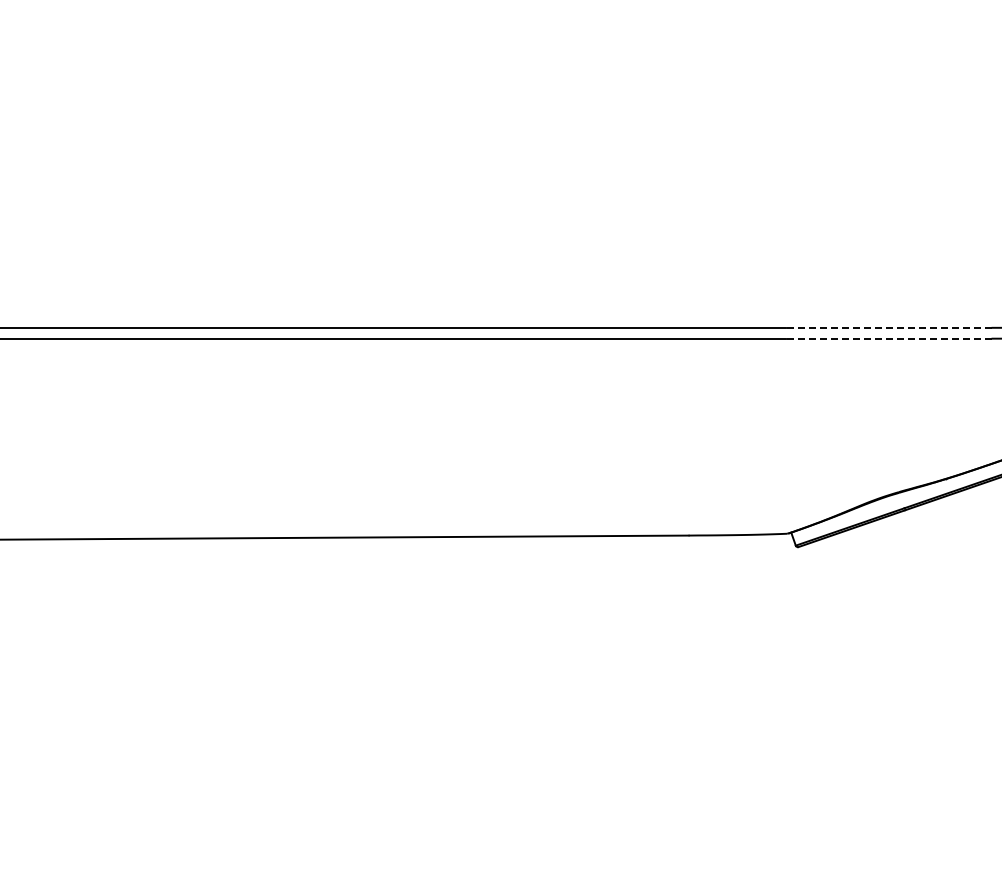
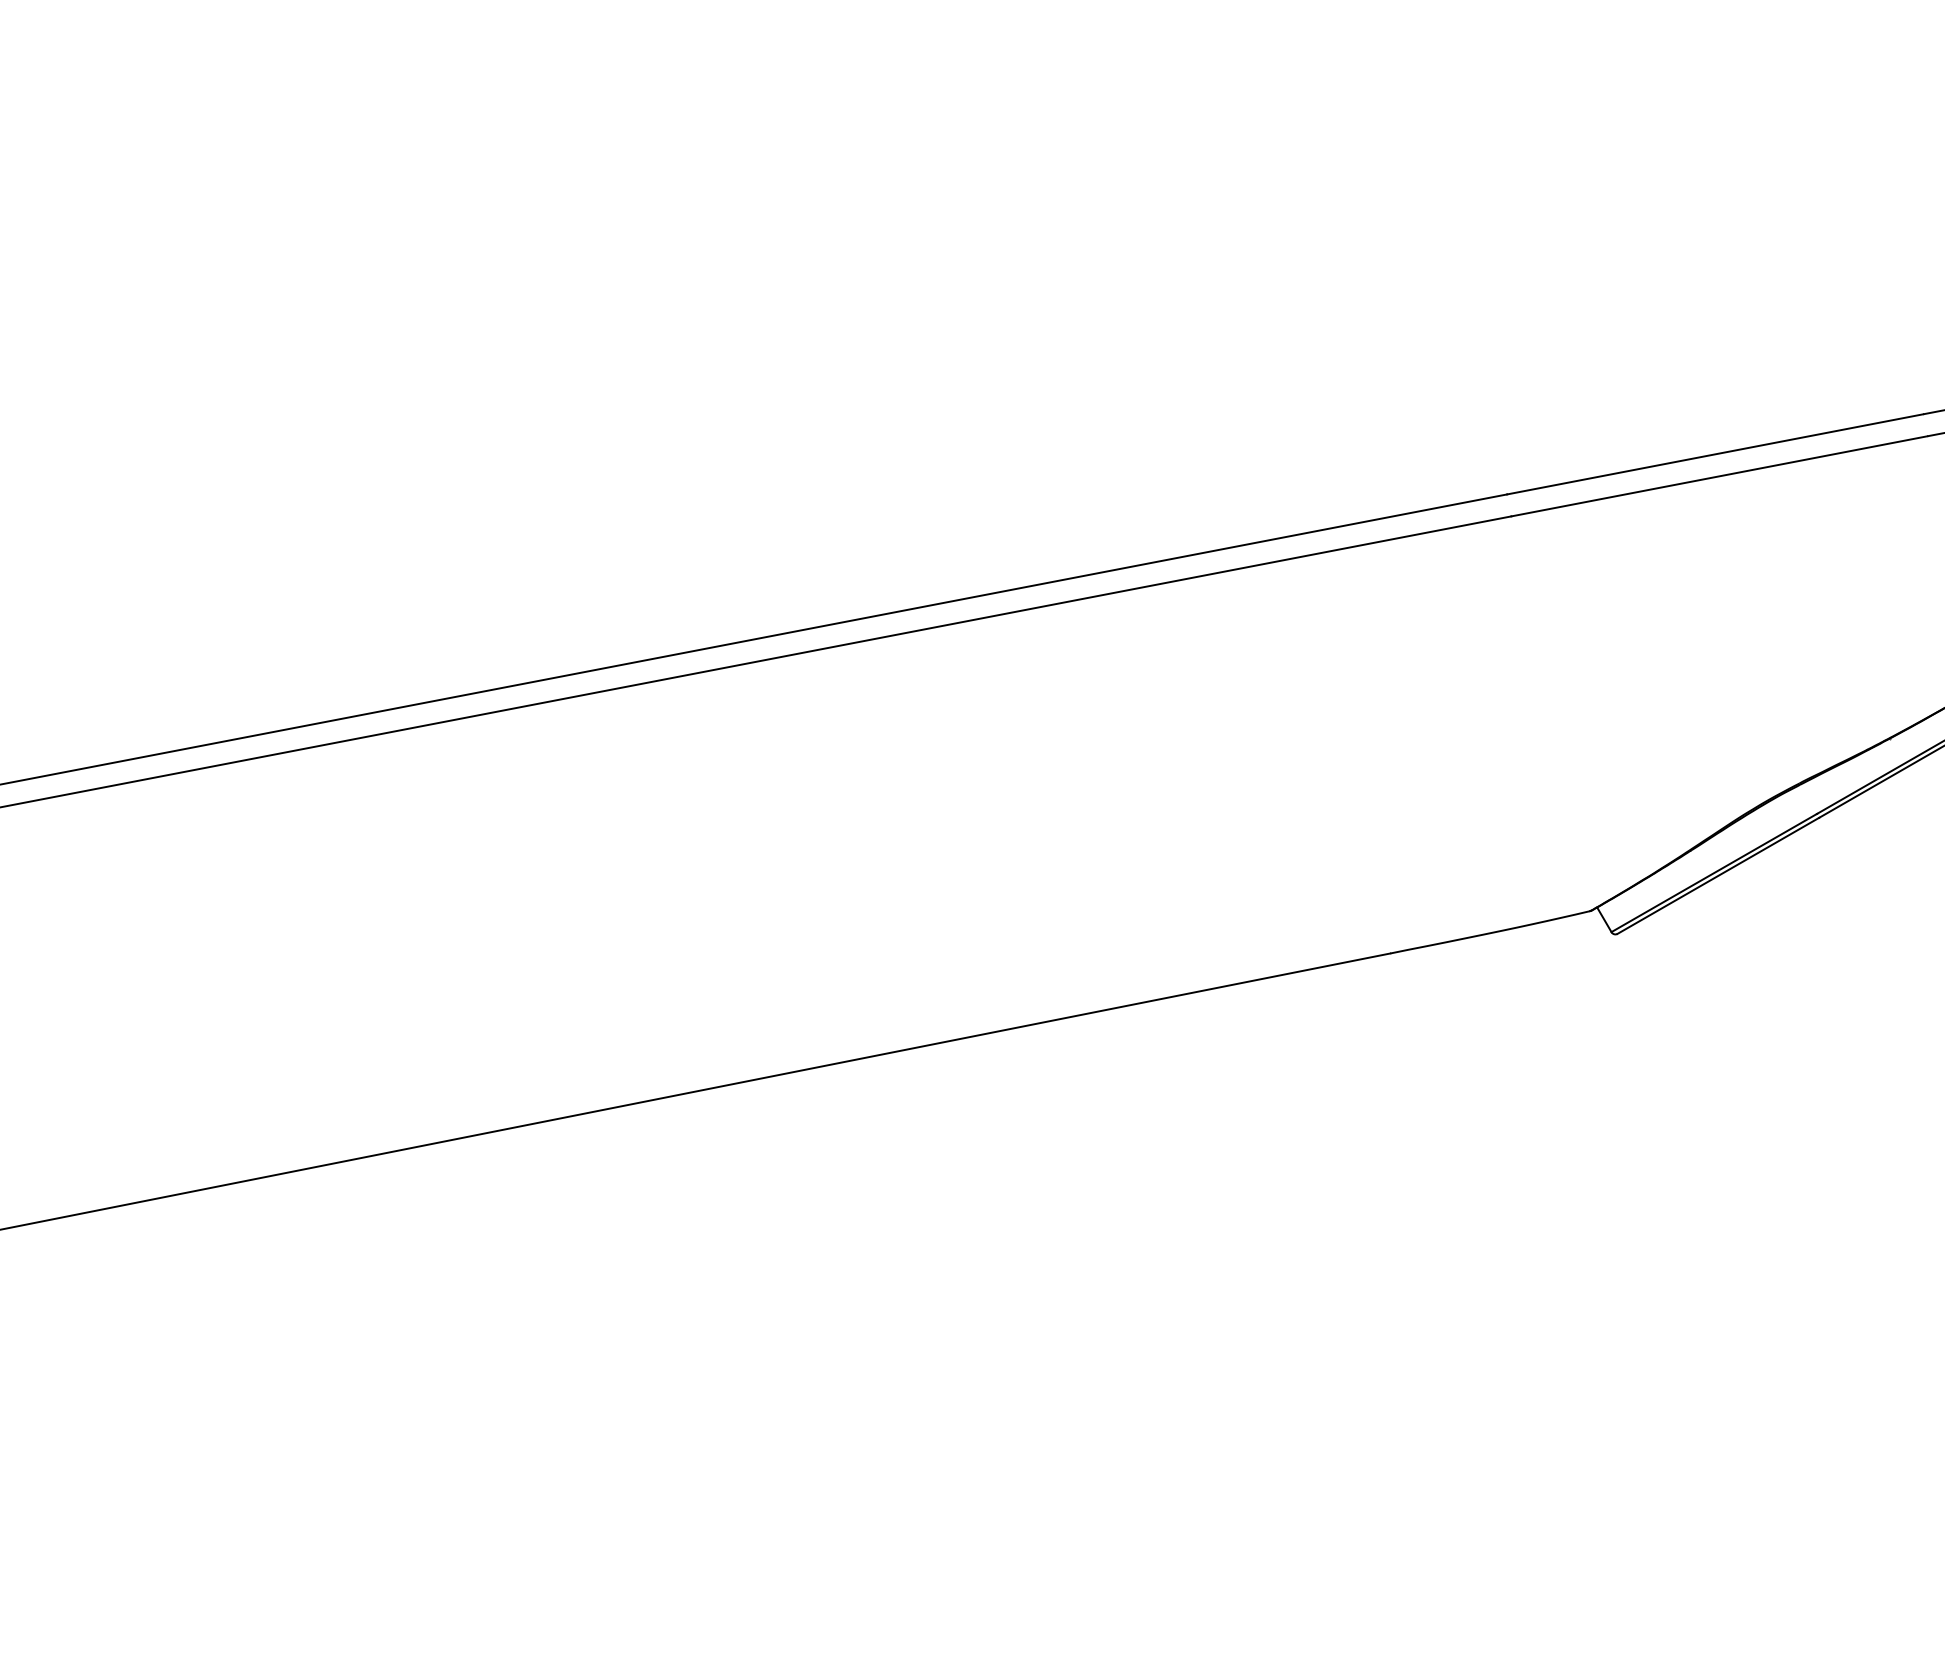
line: (888, 327) -> (1714, 453), dashed -> solid
line: (888, 338) -> (1718, 476), dashed -> solid

